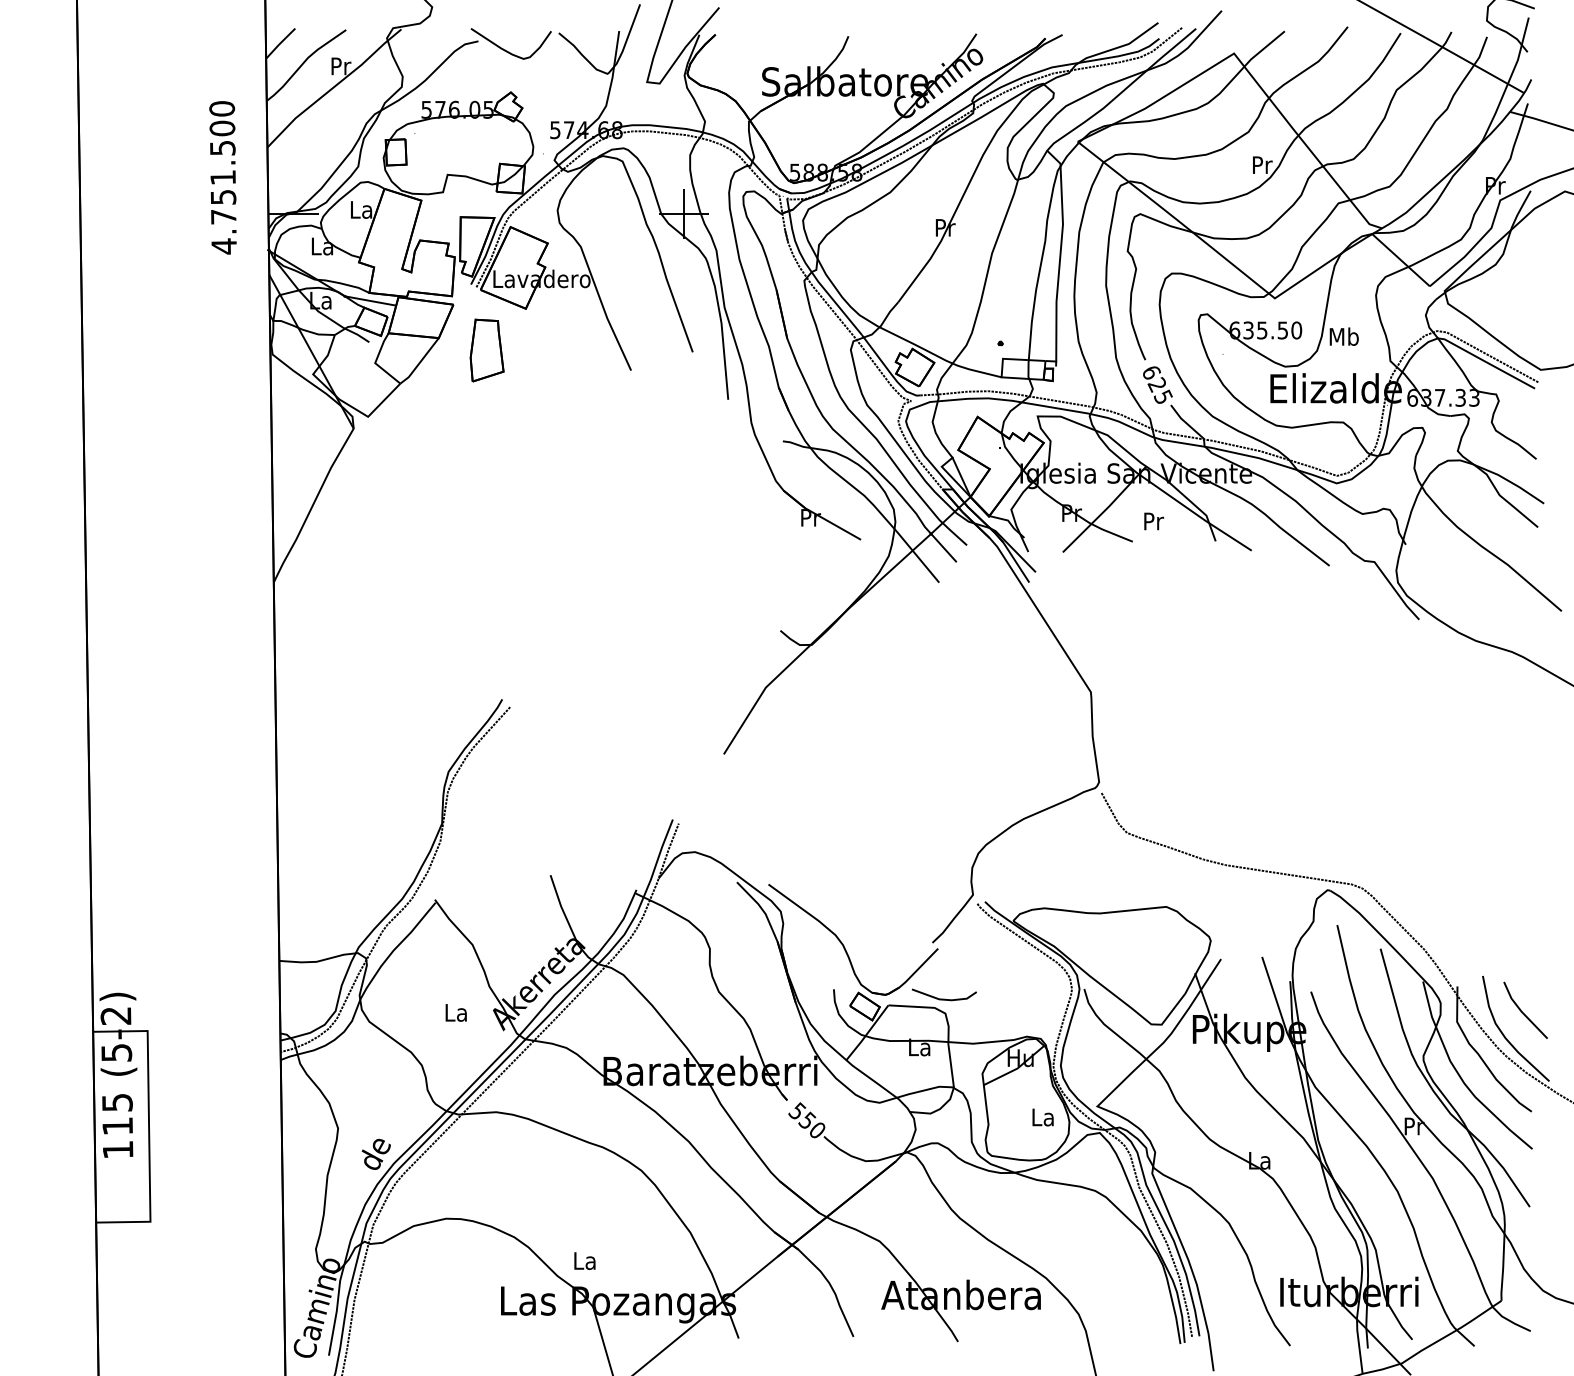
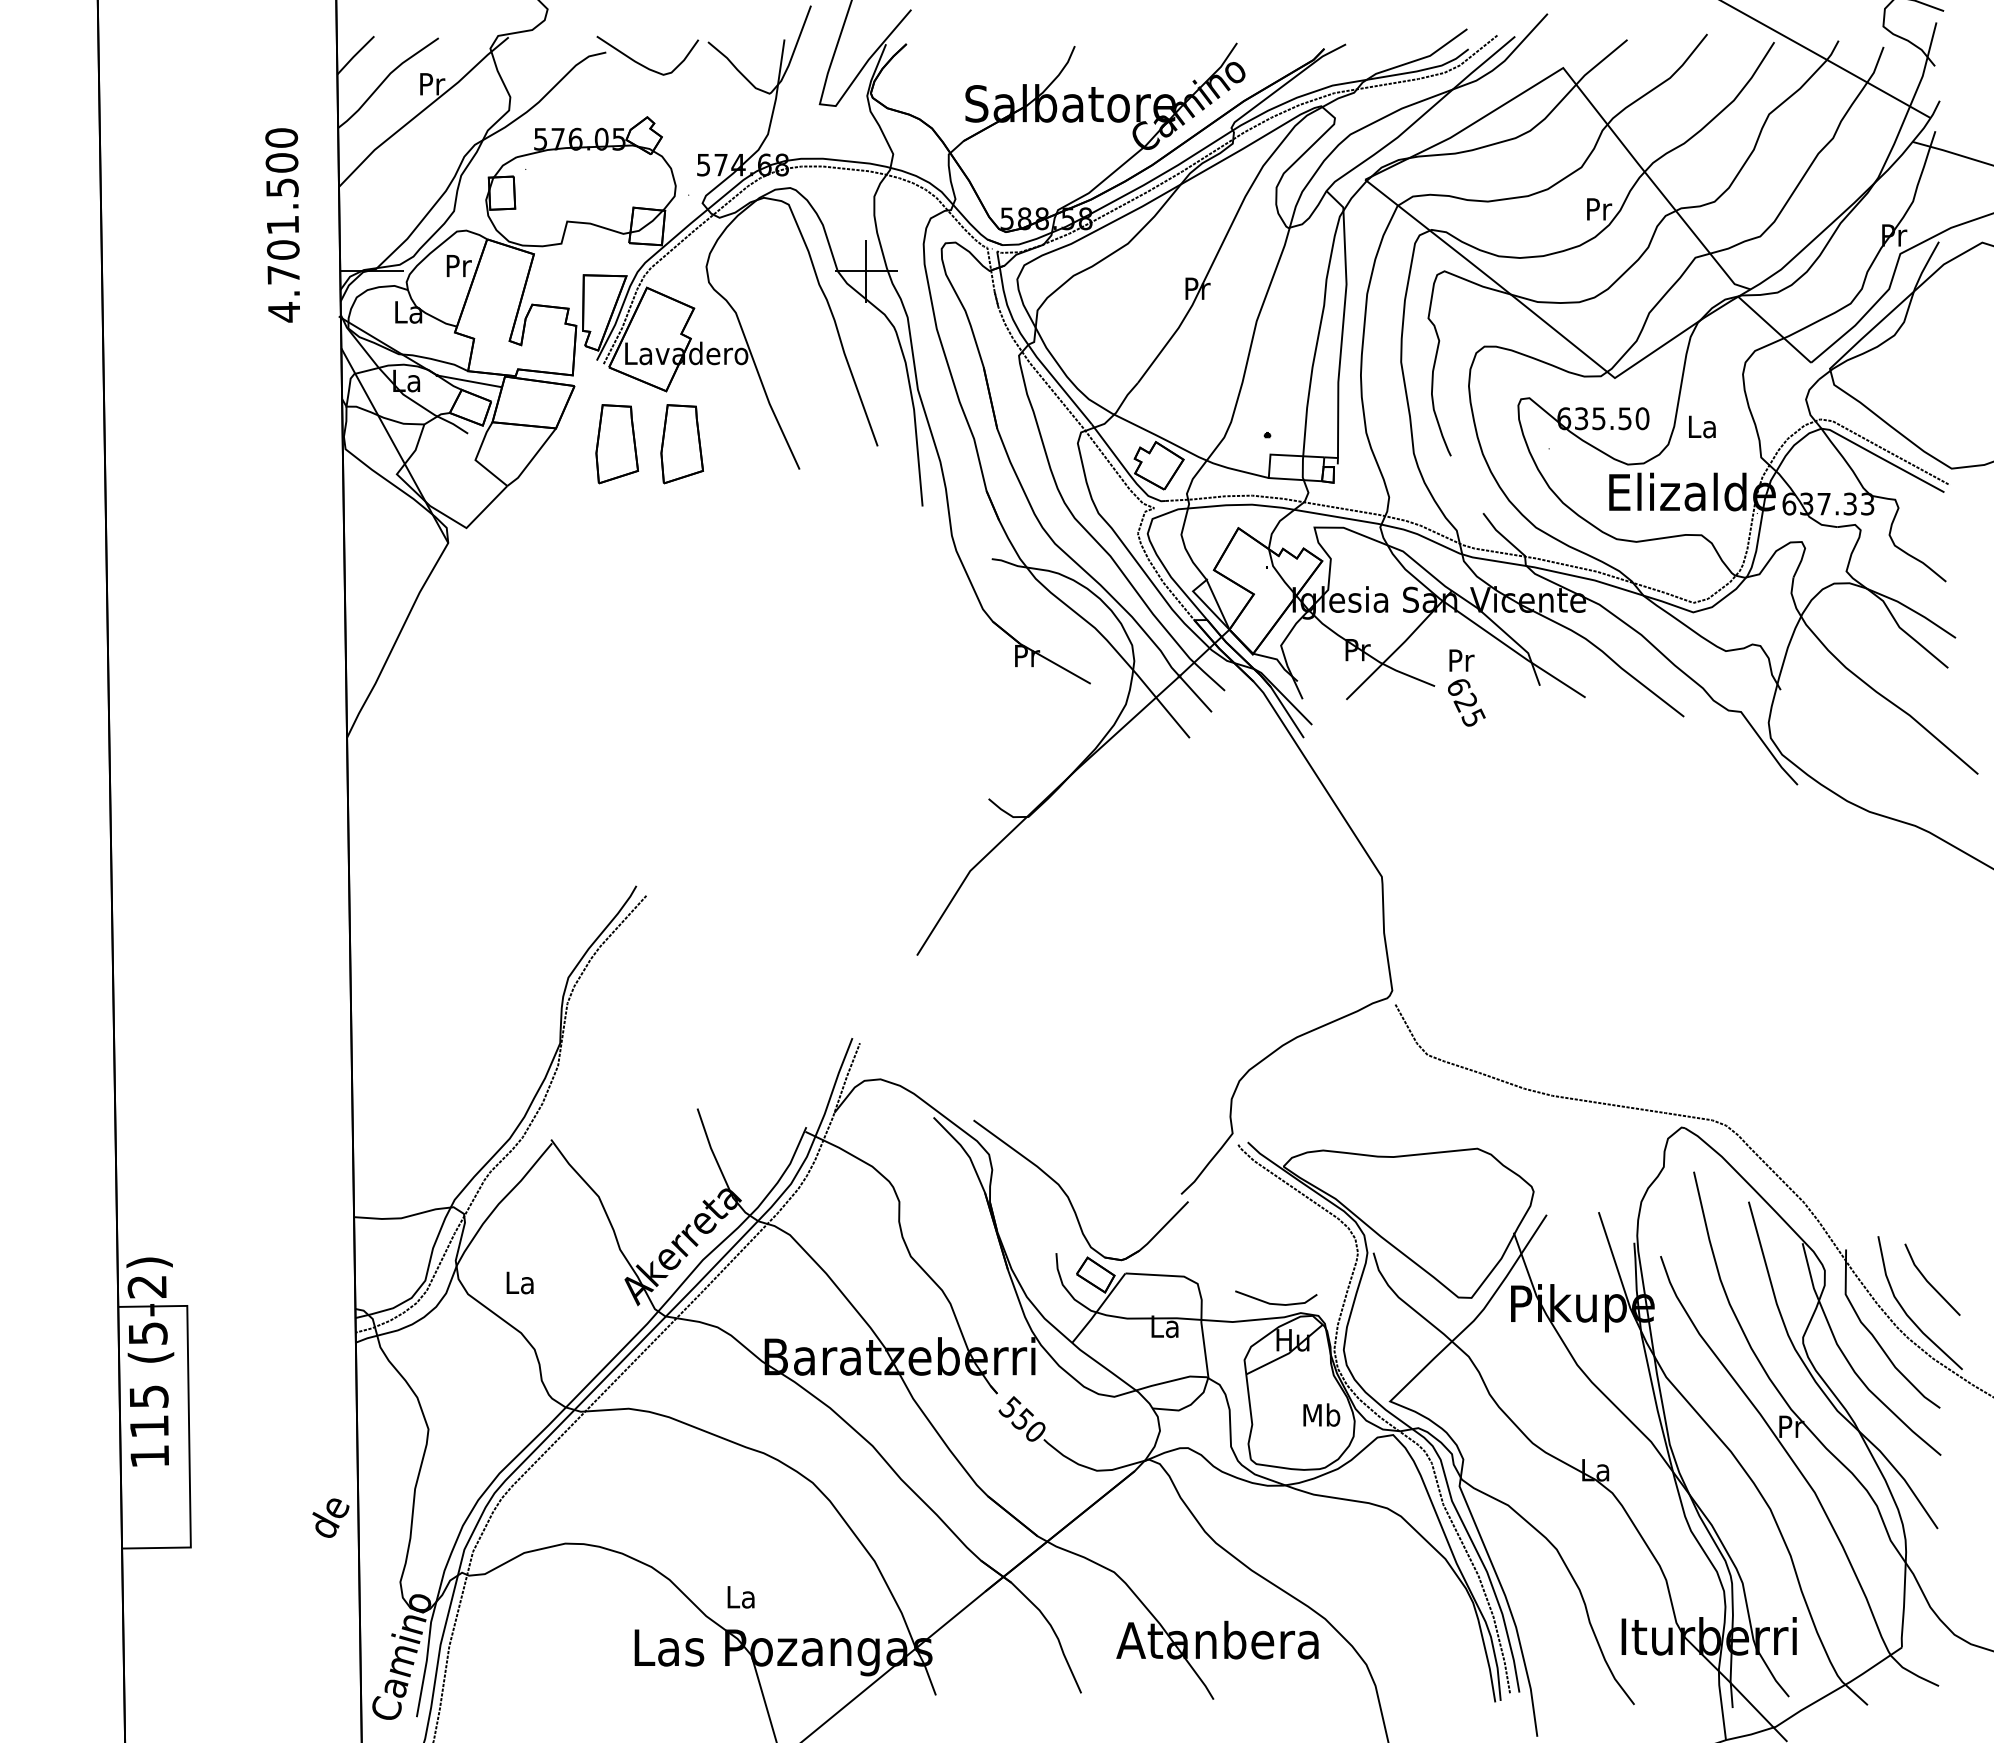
text: (222, 196) -> (282, 249), 4.751.500 -> 4.701.500
text: (361, 210) -> (457, 266), La -> Pr
text: (1344, 336) -> (1702, 426), Mb -> La
part: (537, 350) -> (681, 444), added
text: (1157, 384) -> (1466, 702), moved
line: (944, 999) -> (1276, 1303), moved
text: (455, 1012) -> (519, 1282), moved
text: (1043, 1116) -> (1321, 1414), La -> Mb
text: (376, 1153) -> (330, 1517), moved

